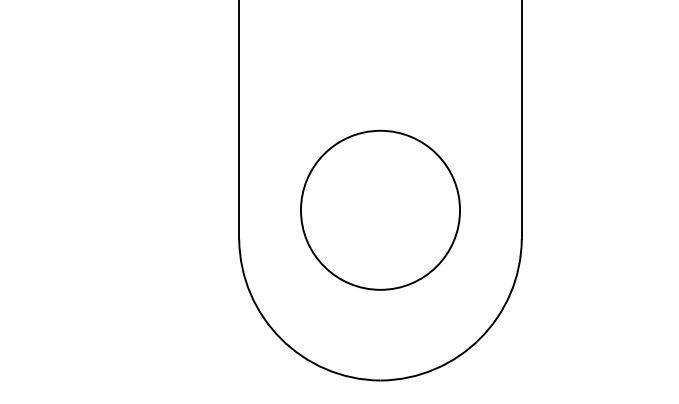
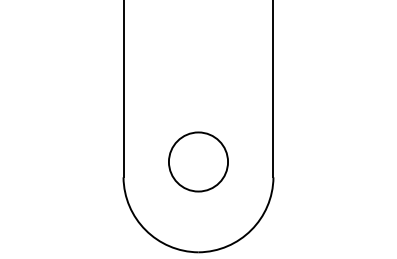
circle: (380, 209) -> (198, 161), size x0.7

